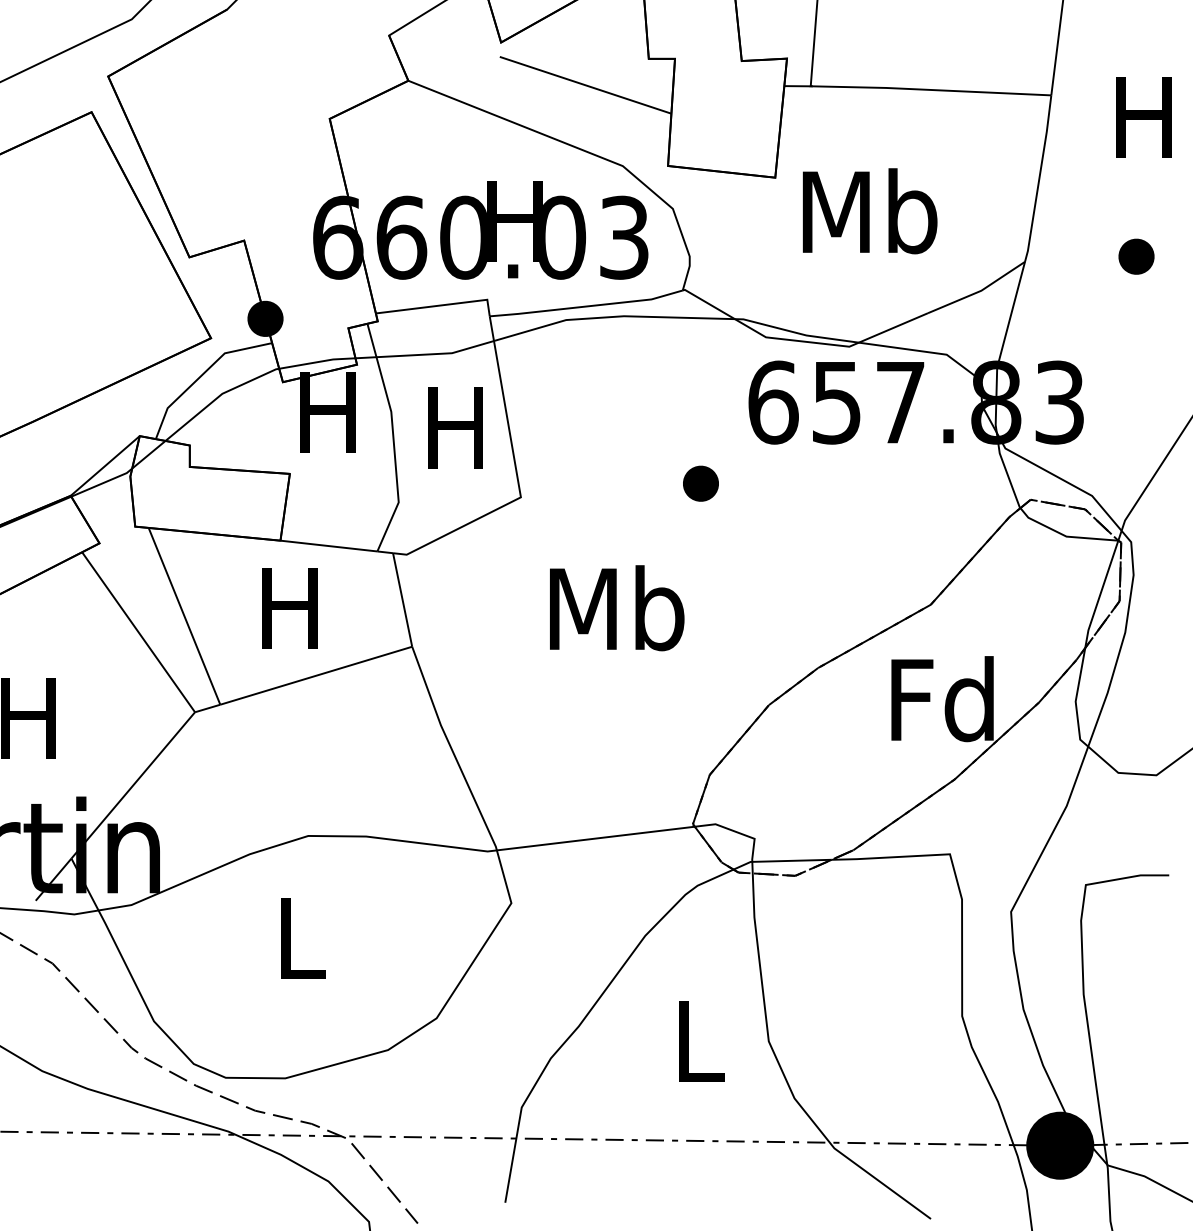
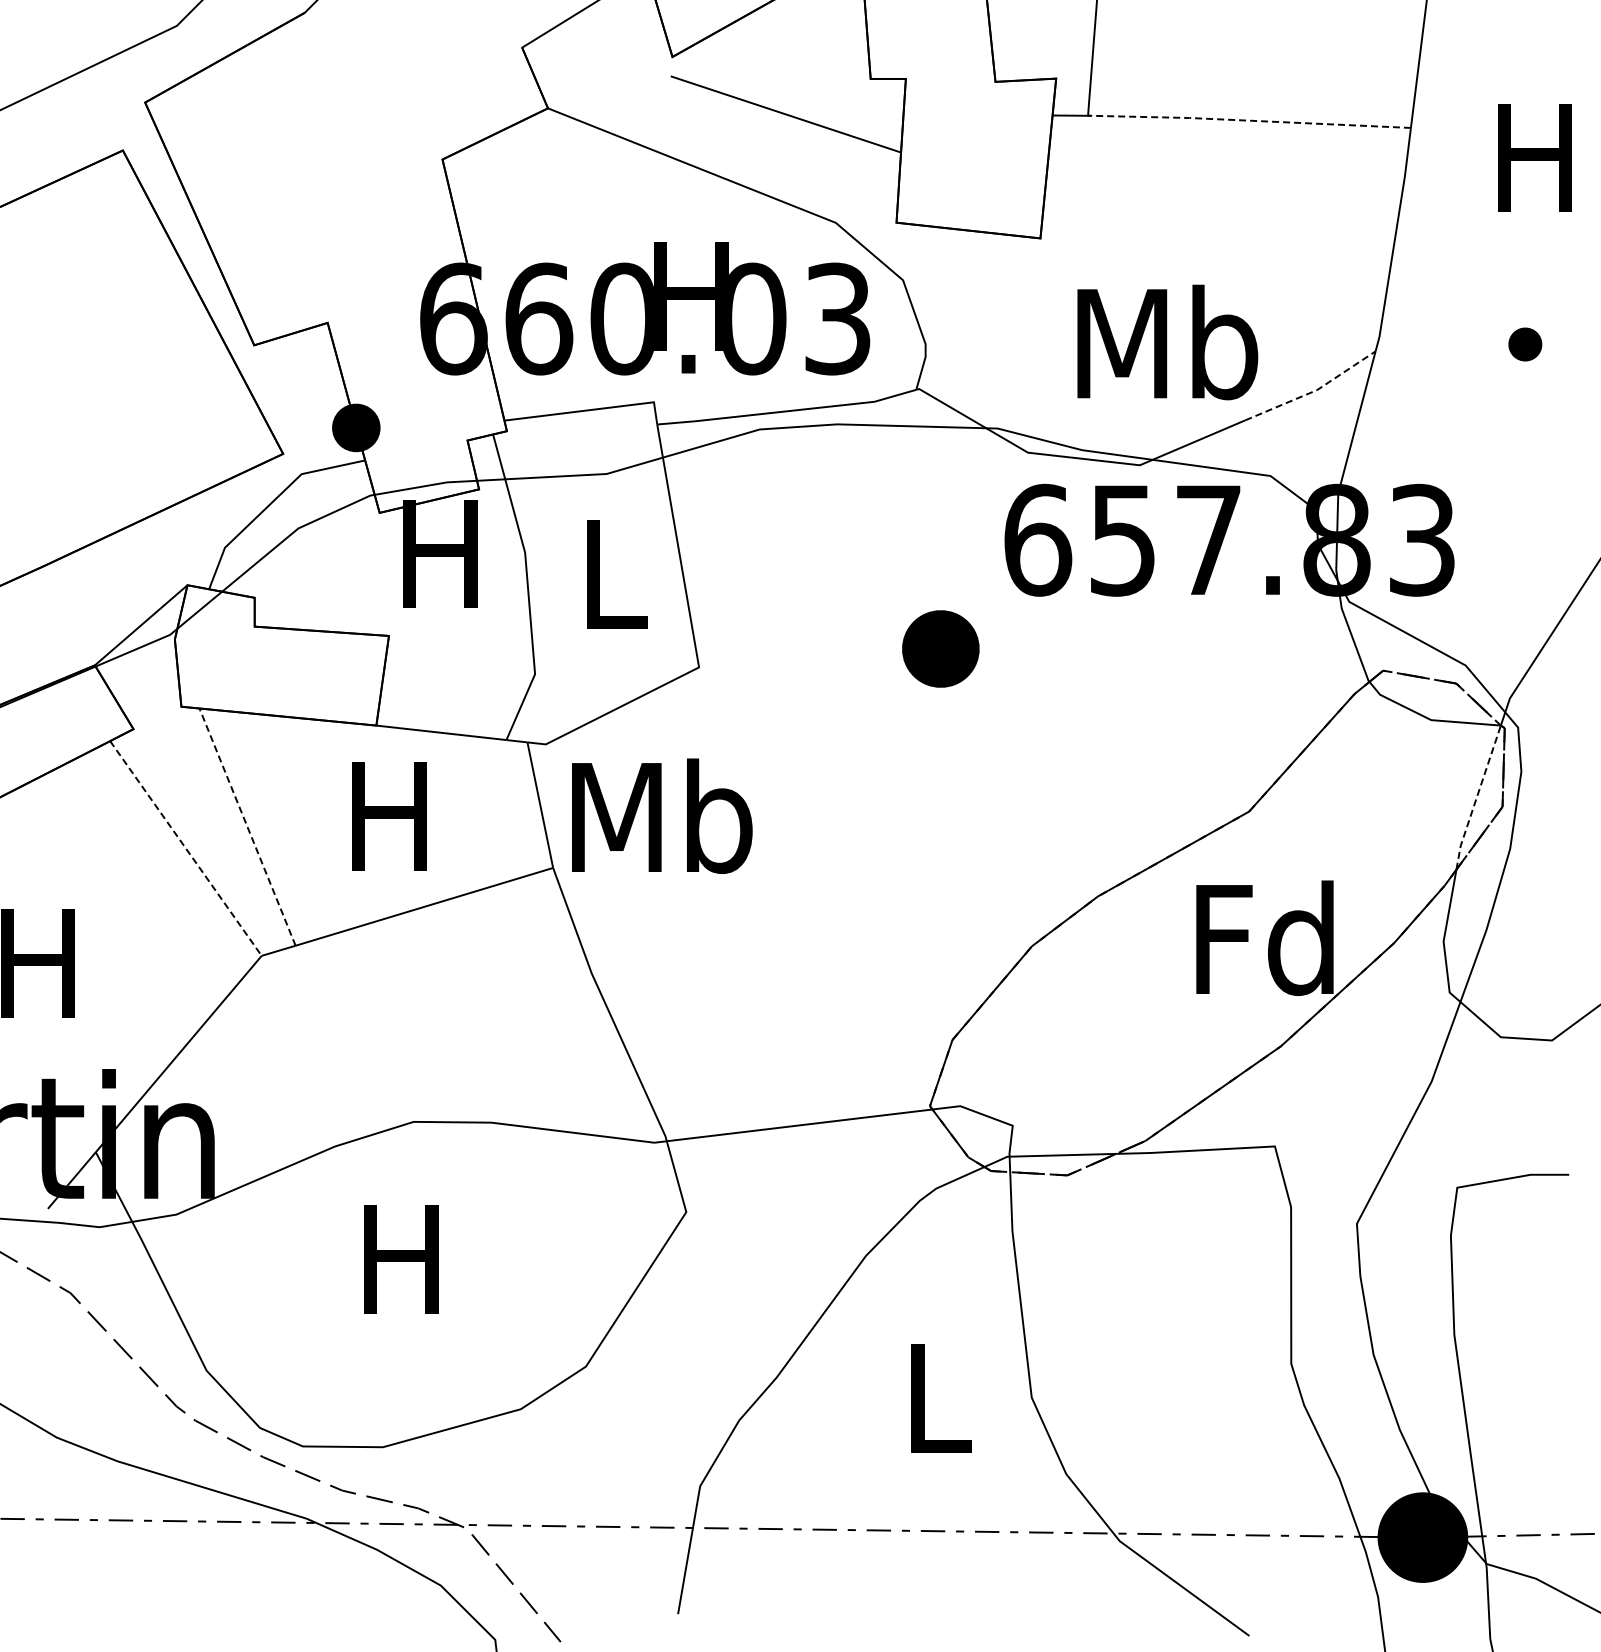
line: (931, 89) -> (1250, 120), solid -> dashed
text: (869, 211) -> (1167, 342), moved
part: (1136, 256) -> (1525, 344), size x0.7
line: (980, 291) -> (1315, 390), solid -> dashed
text: (455, 428) -> (611, 574), H -> L
part: (700, 483) -> (940, 649), size x1.6
line: (1100, 594) -> (1476, 797), solid -> dashed
text: (617, 607) -> (662, 815), moved
line: (184, 615) -> (247, 826), solid -> dashed
line: (139, 632) -> (186, 848), solid -> dashed
text: (299, 938) -> (401, 1259), L -> H

